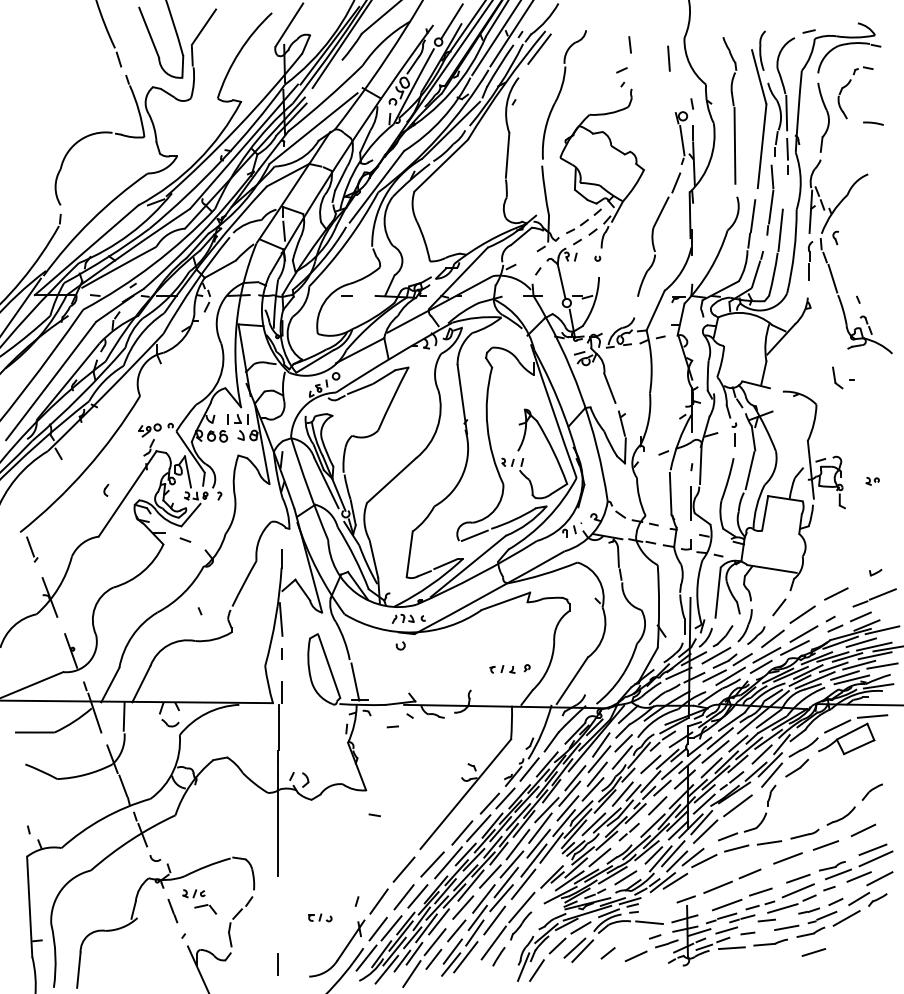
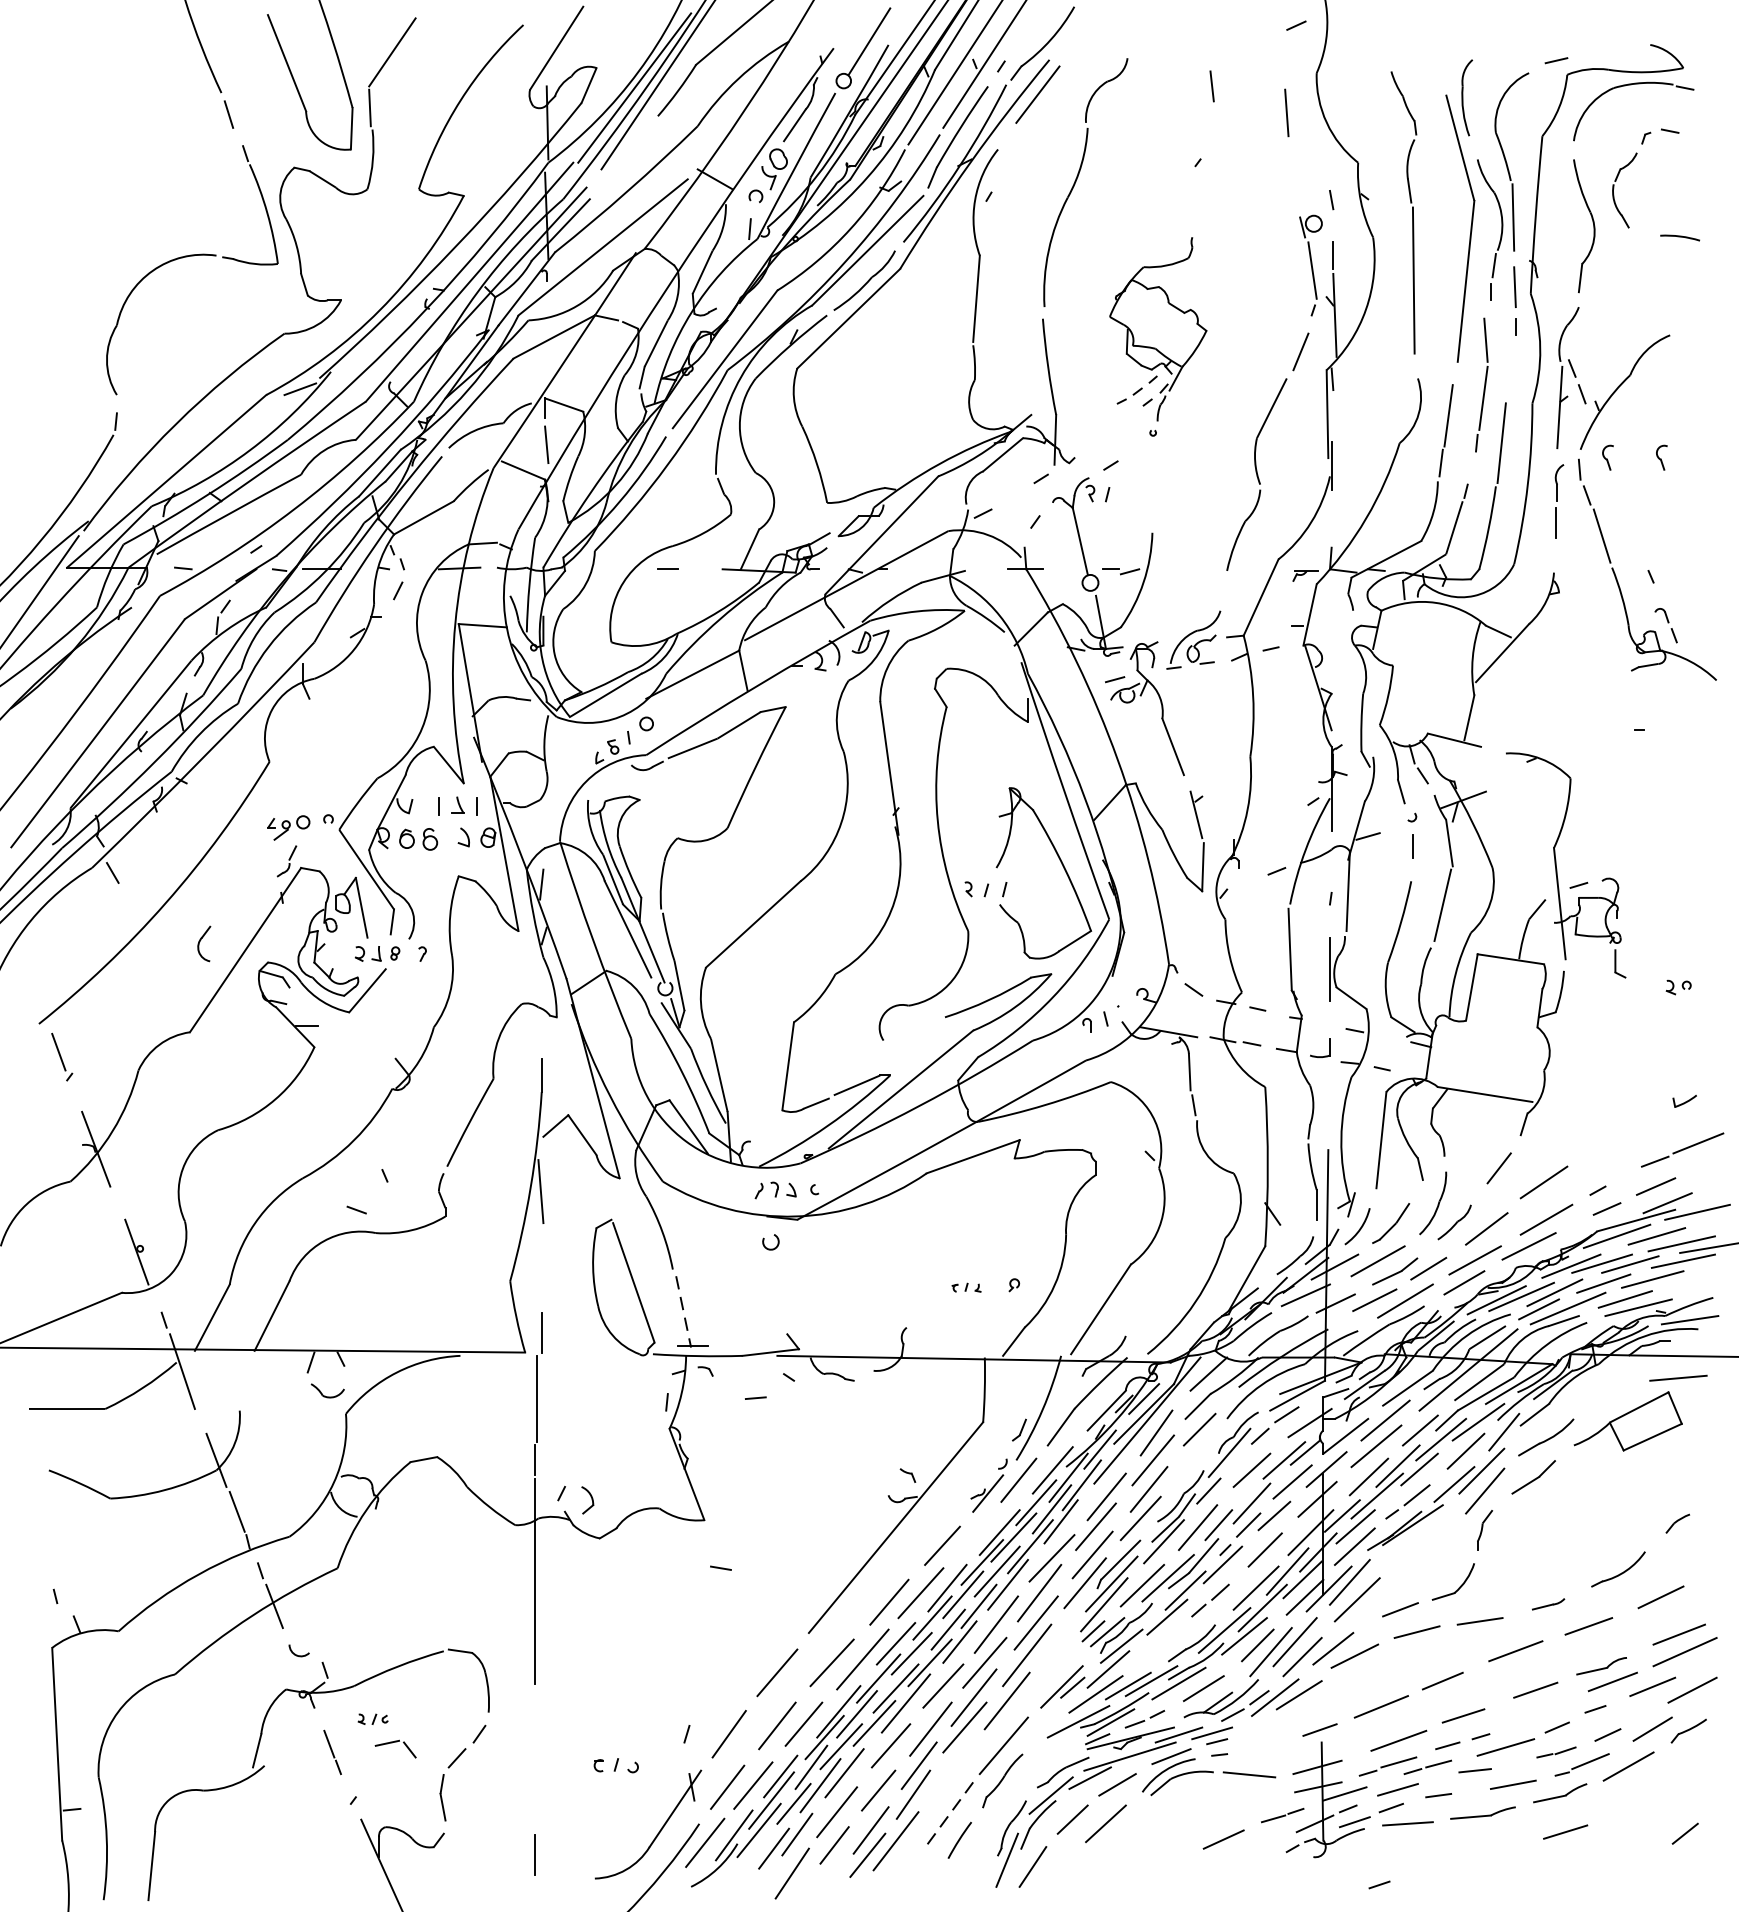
line: (621, 70) -> (1295, 25), moved
part: (601, 174) -> (1157, 335), size x0.6
part: (863, 237) -> (1661, 456), added
part: (837, 377) -> (1611, 726), removed
part: (872, 481) -> (1678, 987), moved
part: (106, 489) -> (204, 941), size x1.6
line: (474, 535) -> (912, 1030), removed
line: (185, 539) -> (356, 1208), moved
line: (836, 593) -> (1609, 1141), removed
line: (281, 653) -> (541, 1257), removed
line: (882, 665) -> (1697, 1280), removed
part: (502, 669) -> (966, 1287), size x0.6
line: (355, 682) -> (683, 1312), solid -> dashed
line: (123, 716) -> (237, 1378), removed
line: (837, 726) -> (1611, 1397), removed
line: (621, 757) -> (1195, 1457), removed
part: (871, 791) -> (1676, 1522), size x0.6
line: (505, 798) -> (972, 1535), removed
line: (737, 805) -> (1418, 1549), removed
part: (804, 833) -> (1547, 1603), size x0.6
line: (551, 847) -> (1060, 1630), removed
line: (599, 857) -> (1153, 1649), removed
line: (797, 890) -> (1534, 1712), removed
part: (193, 893) -> (372, 1718), size x0.7
line: (494, 920) -> (951, 1770), removed
line: (655, 936) -> (1380, 1884), moved
line: (493, 943) -> (949, 1814), solid -> dashed
line: (582, 950) -> (1120, 1828), removed
line: (607, 953) -> (1684, 1834), moved
line: (386, 969) -> (743, 1864), removed

